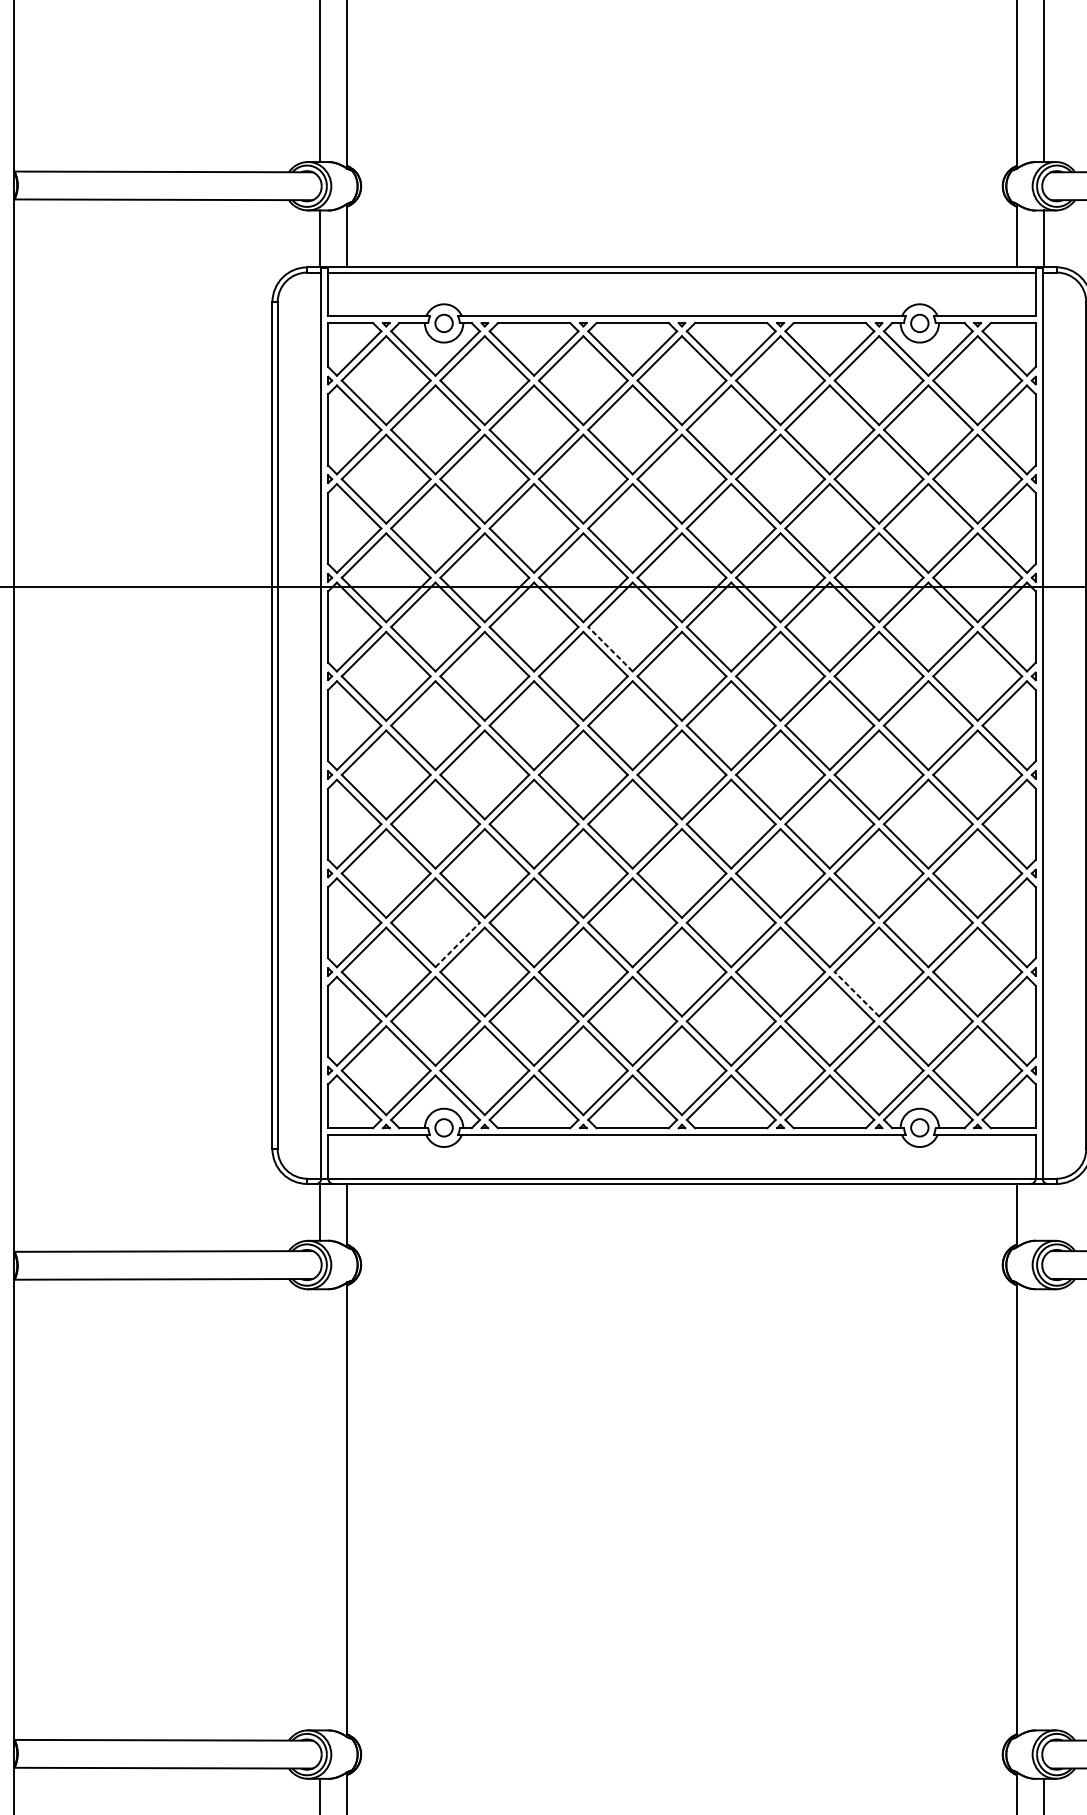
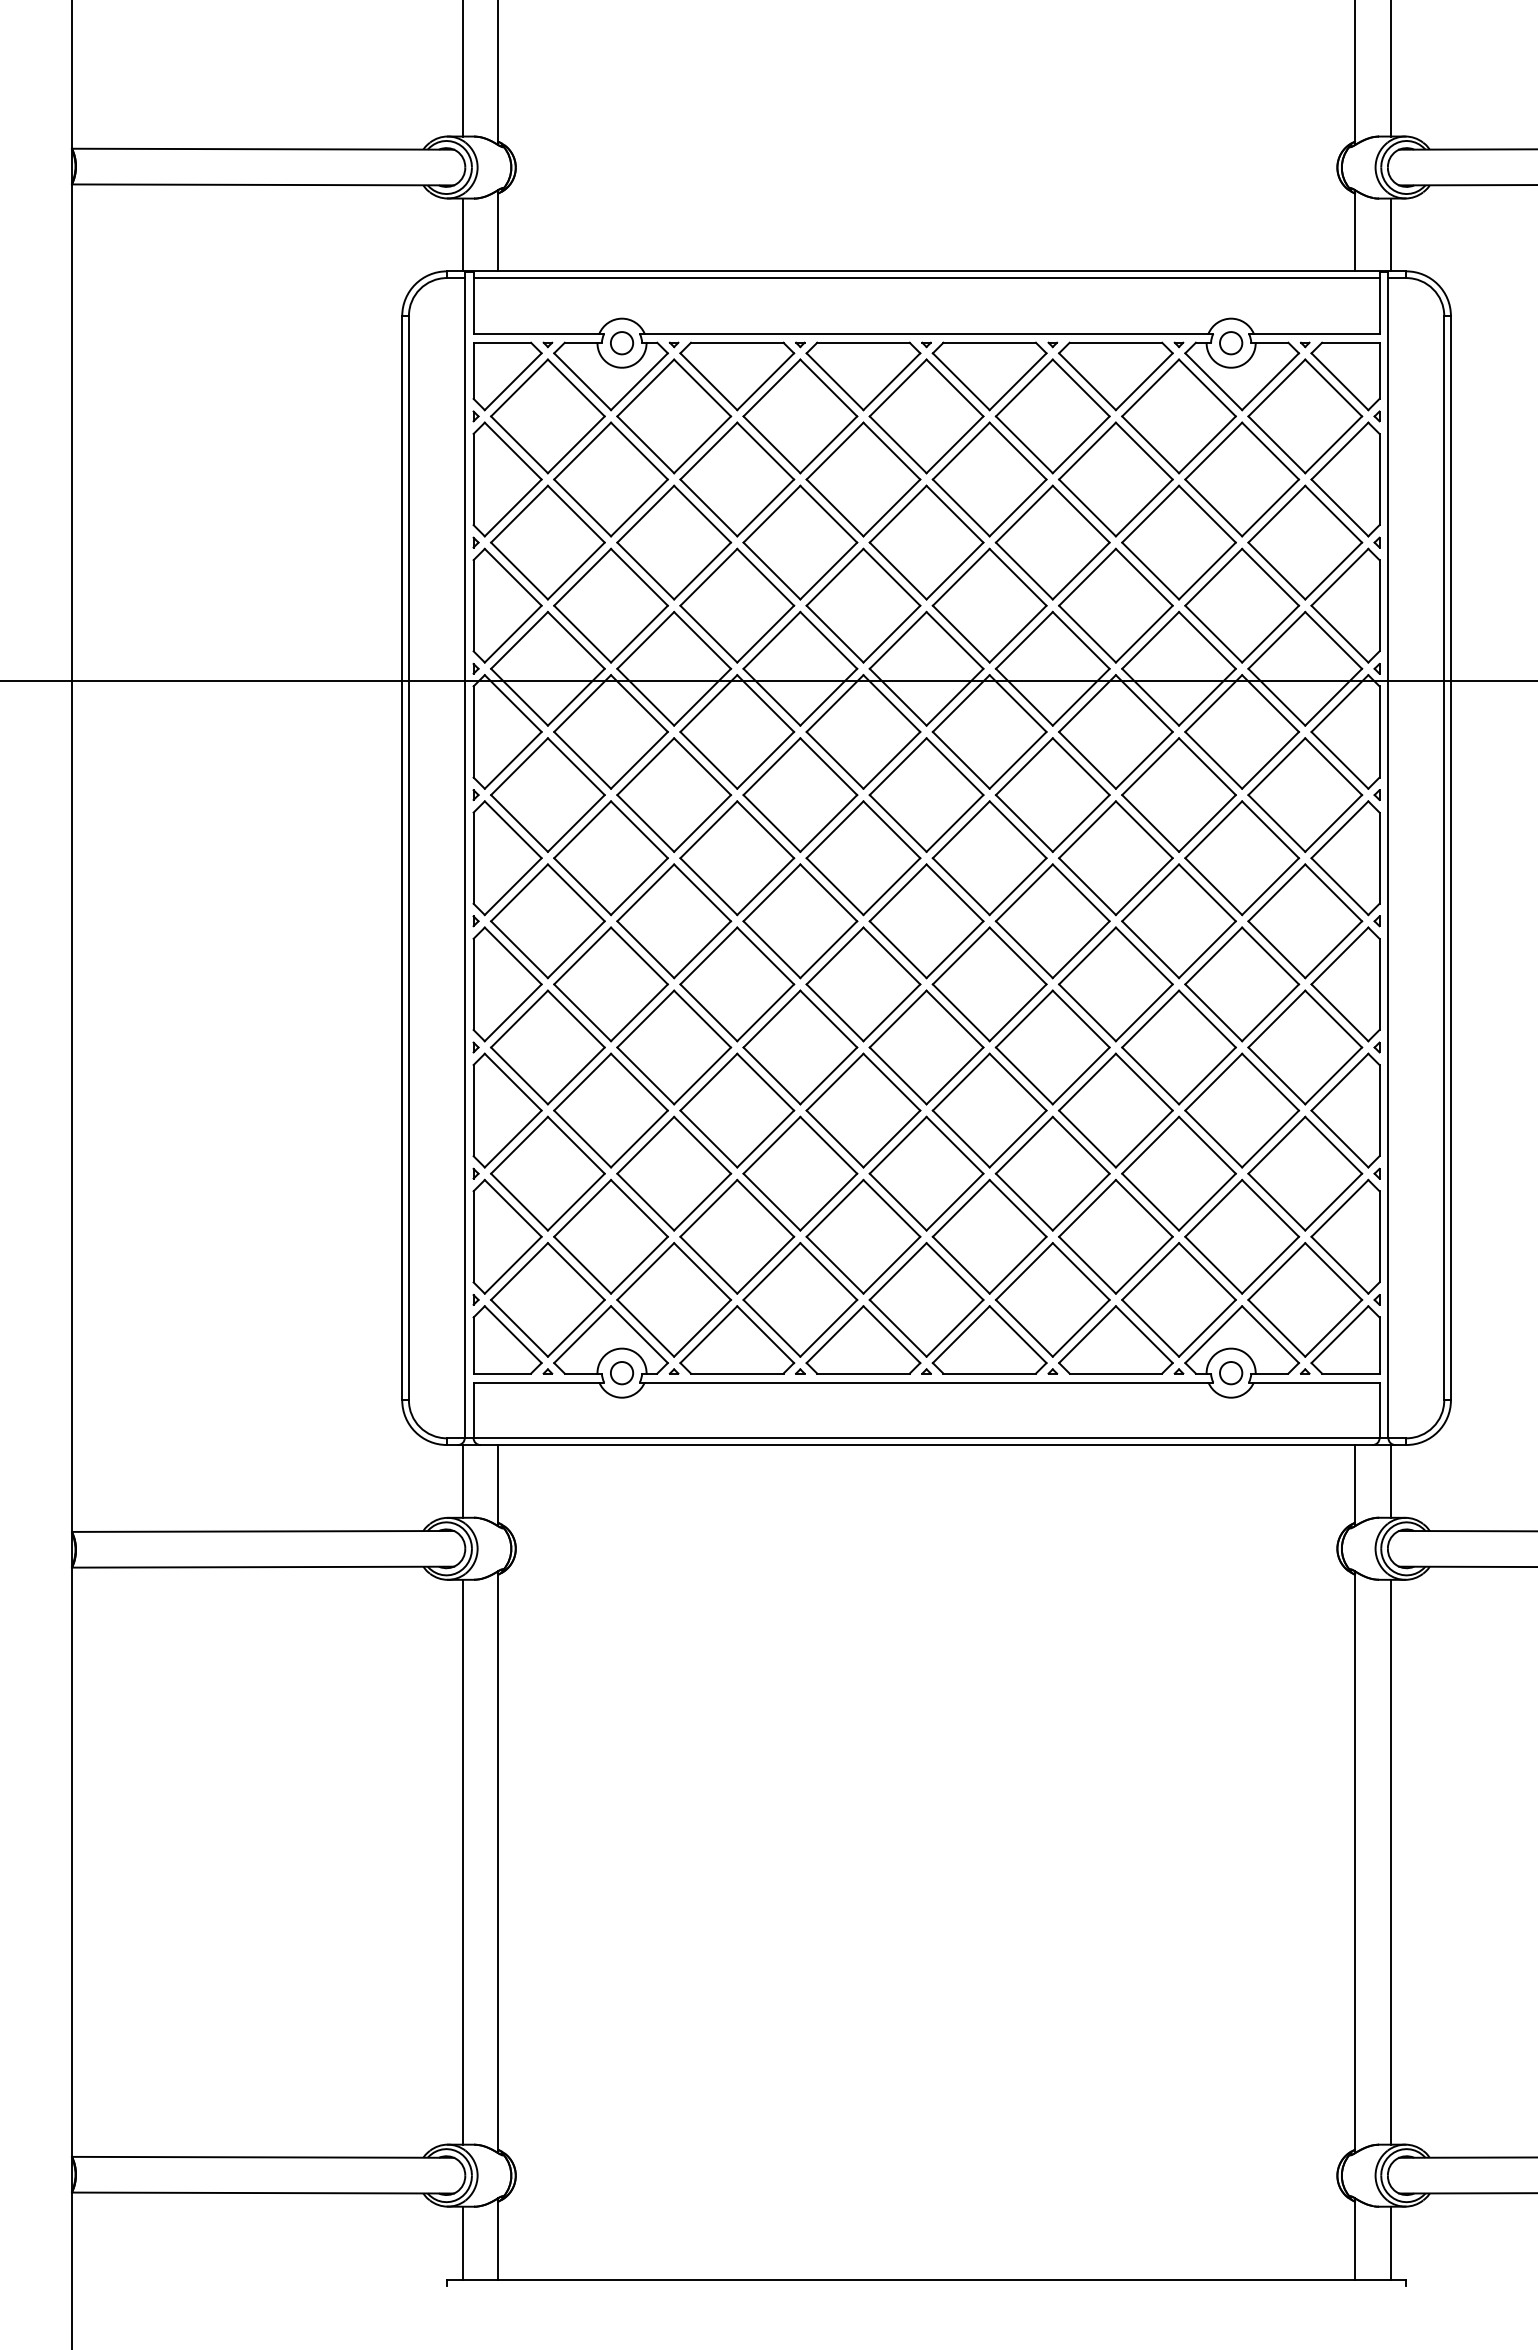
line: (610, 649) -> (834, 760), dashed -> solid
line: (457, 944) -> (639, 1138), dashed -> solid
line: (856, 993) -> (1150, 1201), dashed -> solid
line: (1044, 1212) -> (1390, 1481), added
line: (319, 1509) -> (462, 1861), added
line: (1044, 1509) -> (1390, 1861), added

